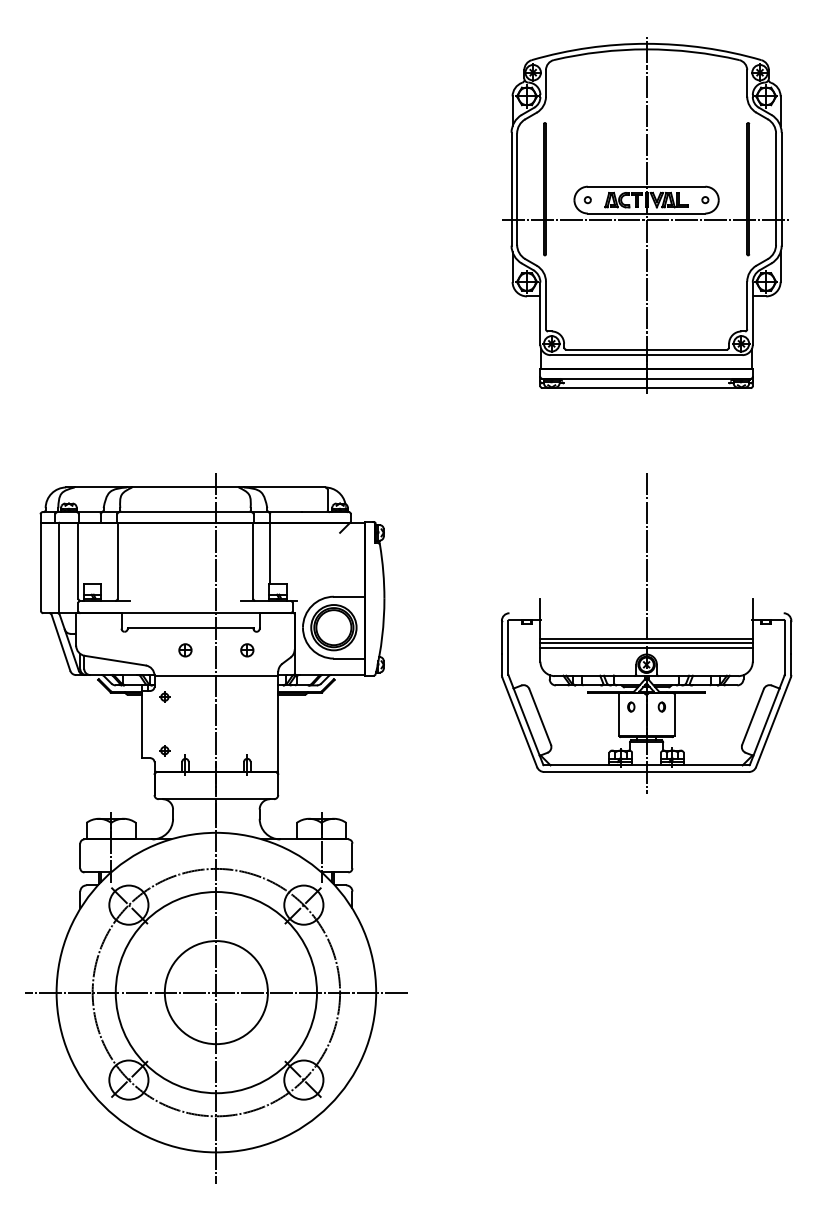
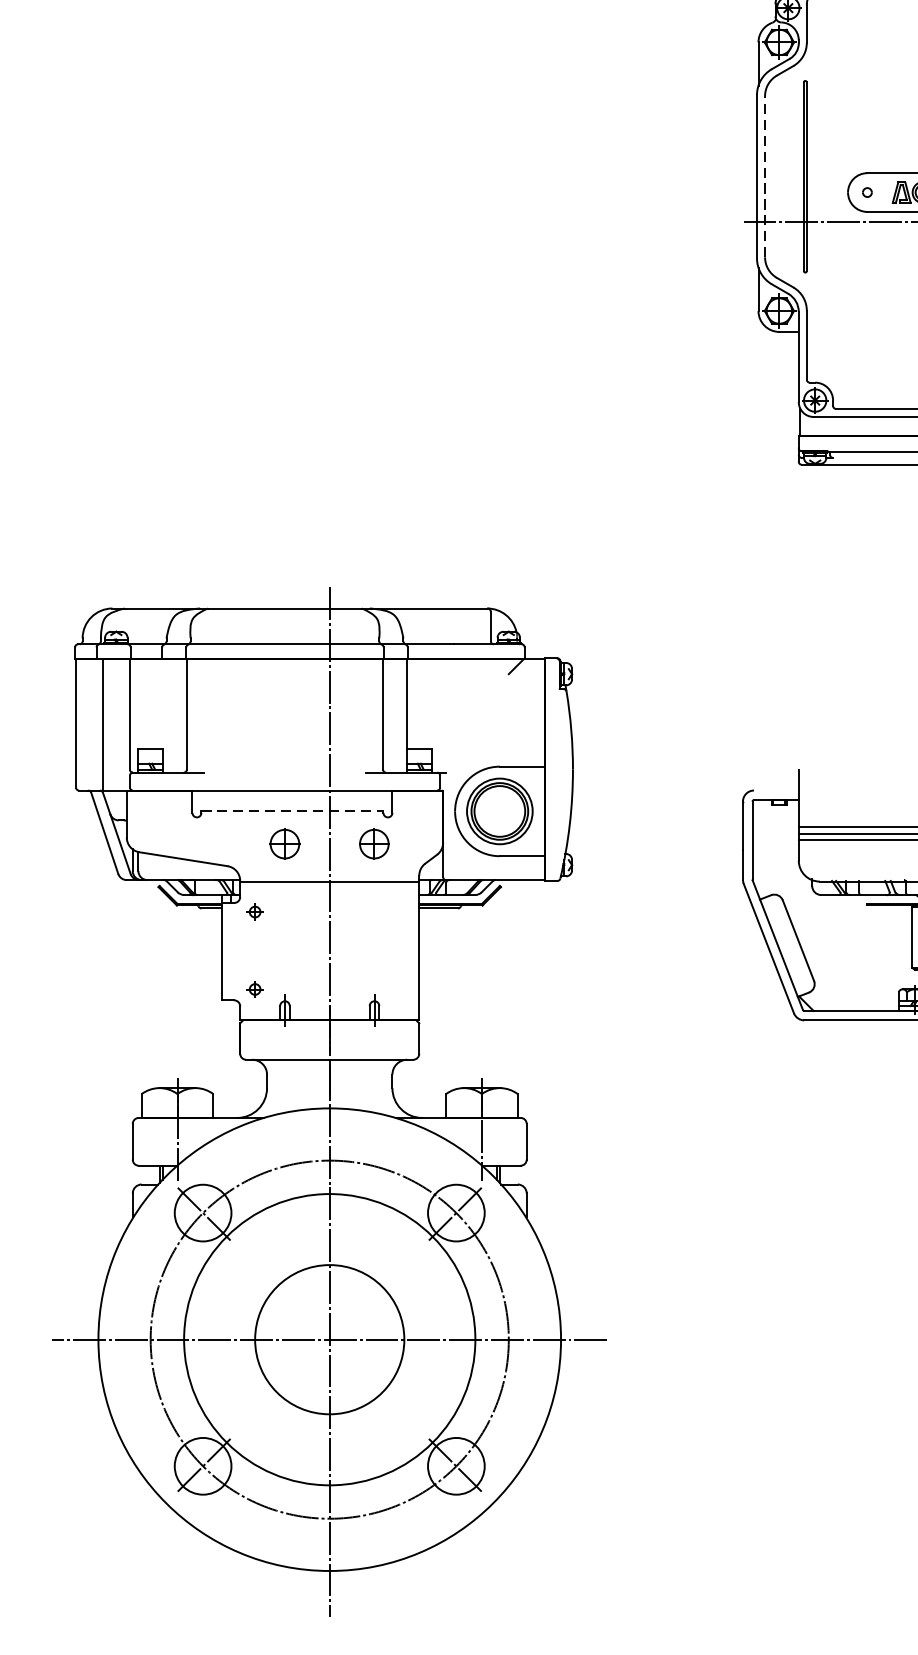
line: (517, 189) -> (765, 177), solid -> dashed
line: (190, 627) -> (292, 811), solid -> dashed
part: (185, 650) -> (285, 844), size x1.6
part: (247, 650) -> (374, 844), size x1.6

